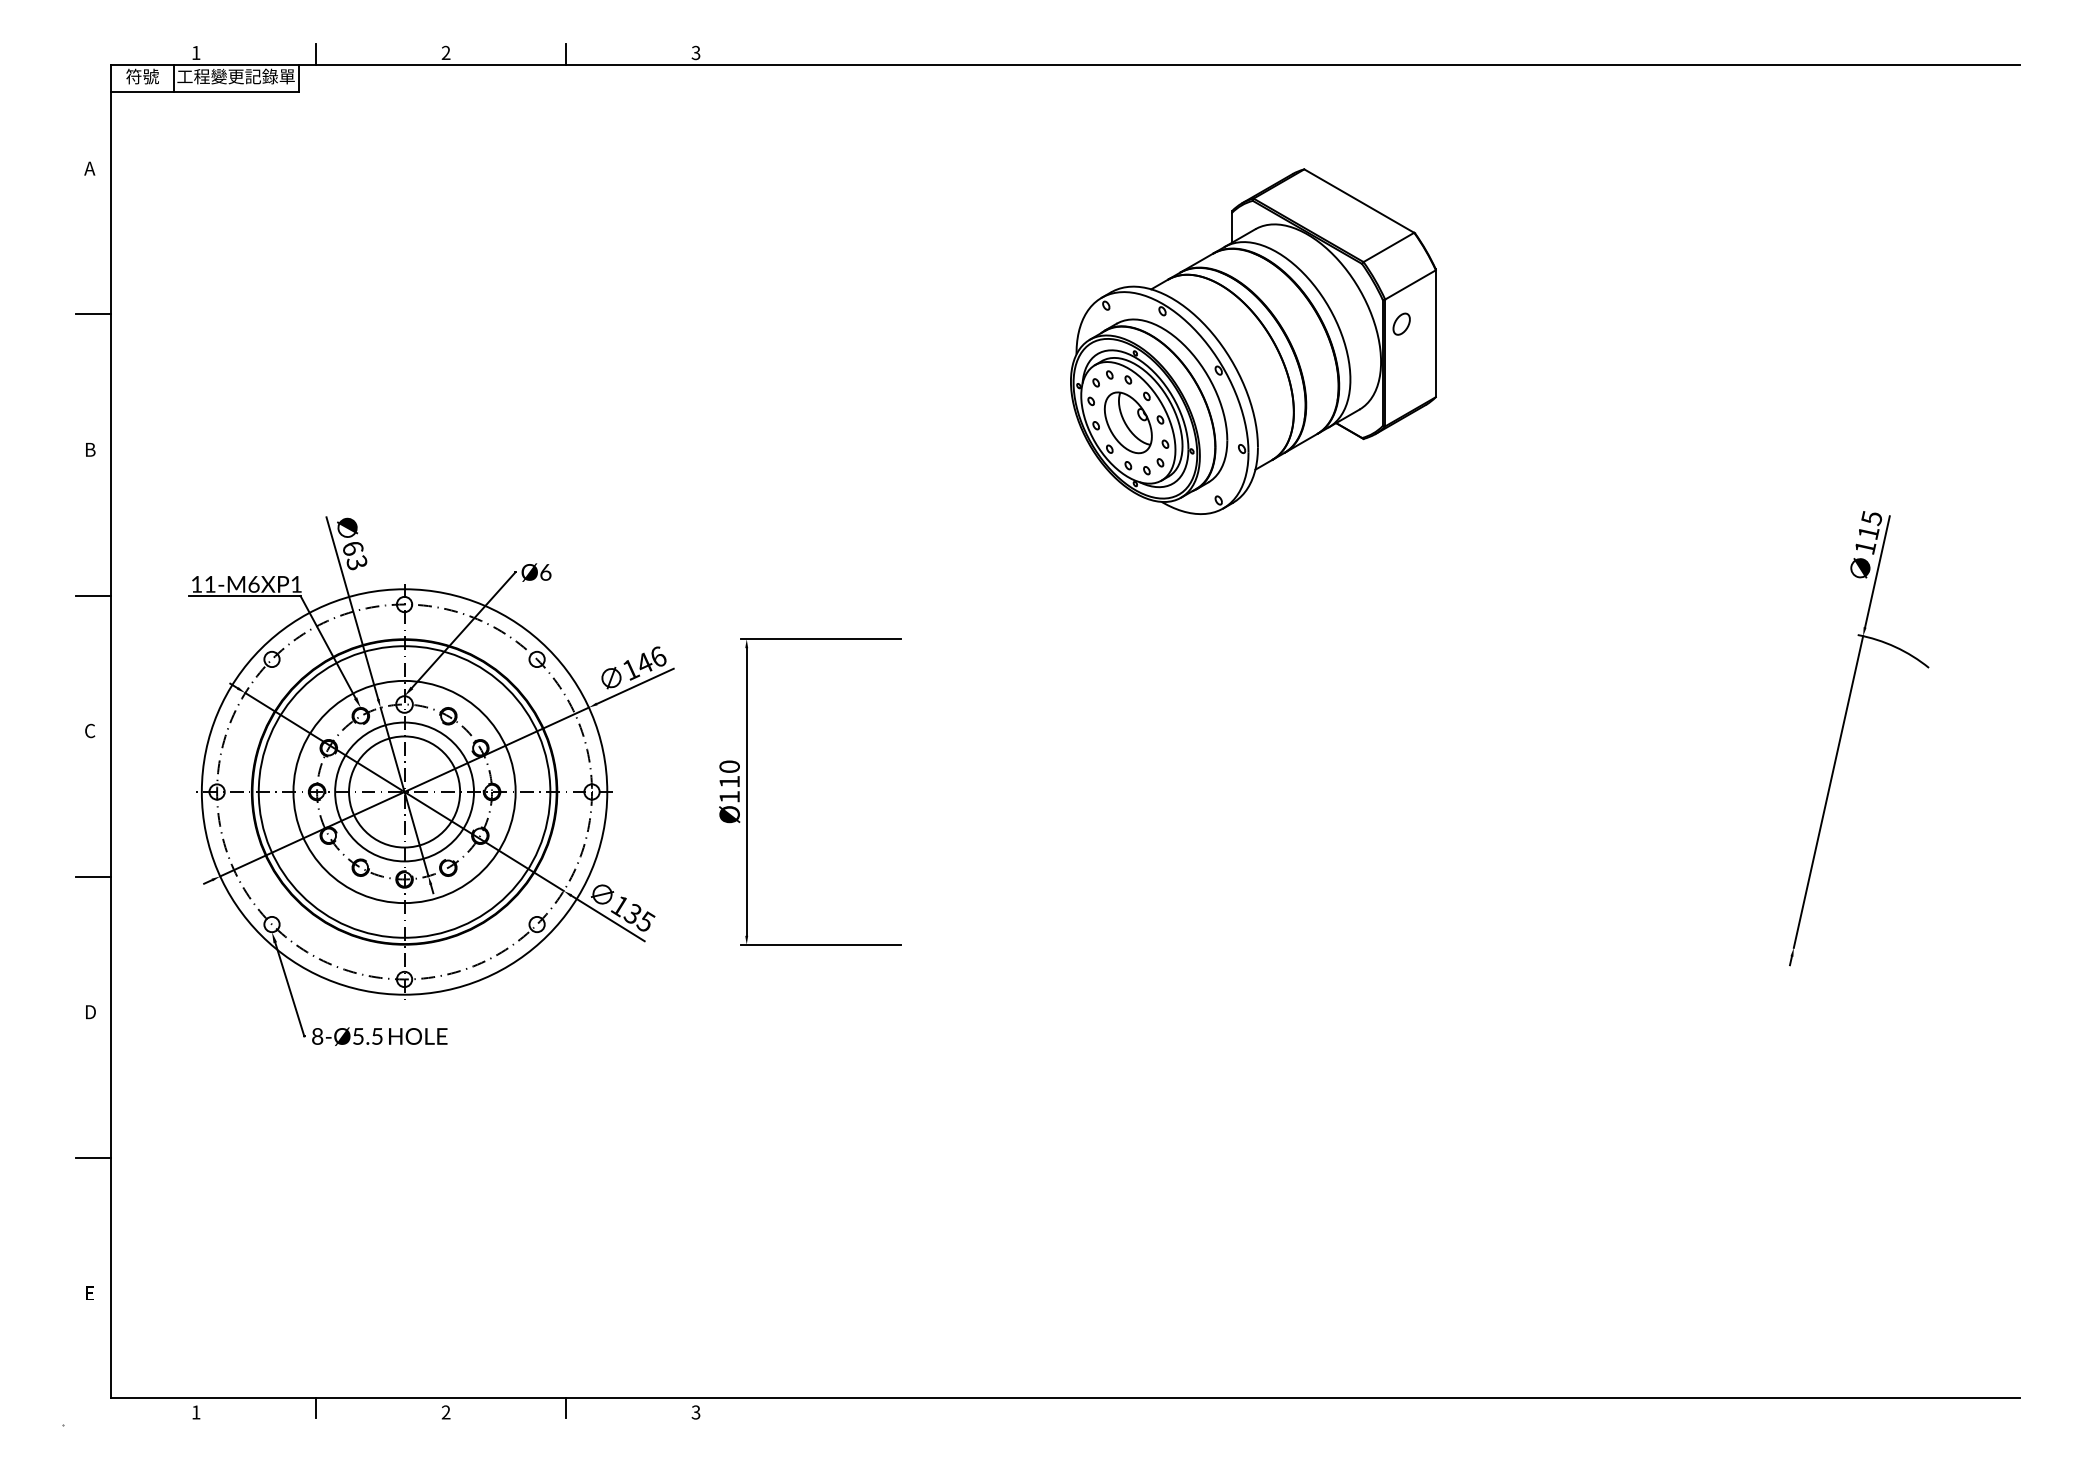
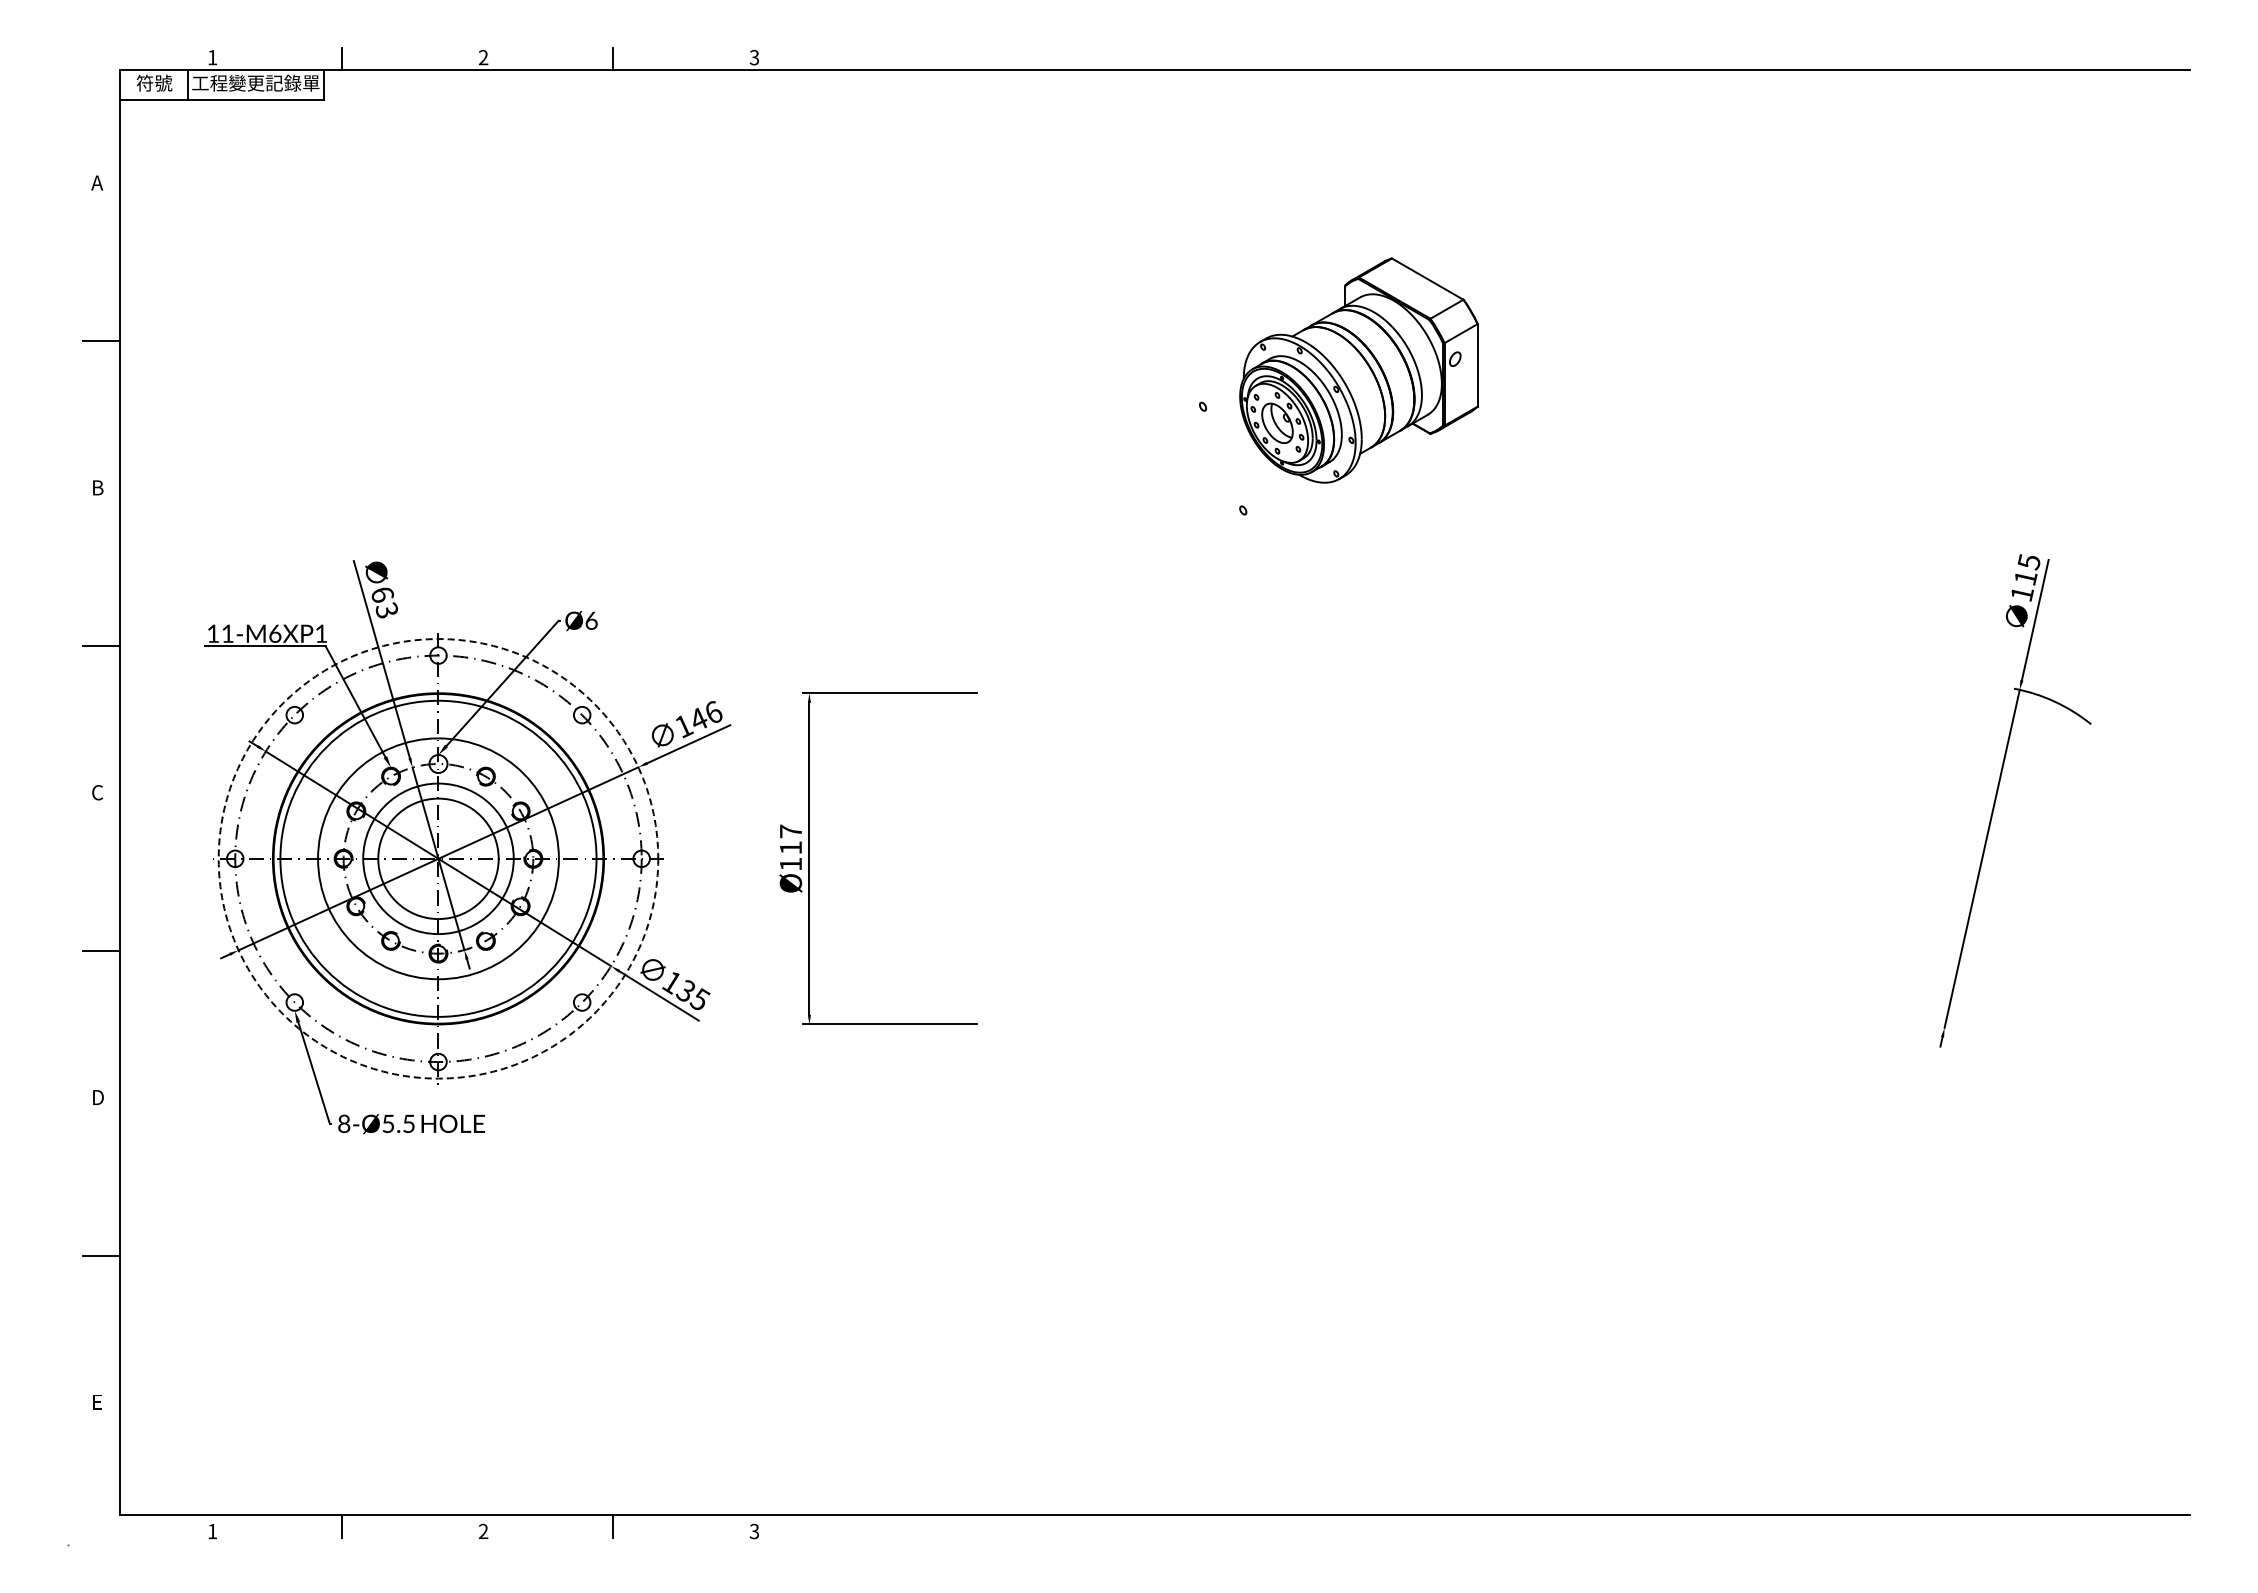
part: (1253, 341) -> (1358, 370), size x0.6
text: (729, 766) -> (790, 831), Ø110 -> Ø117
circle: (404, 791) -> (438, 858), solid -> dashed

